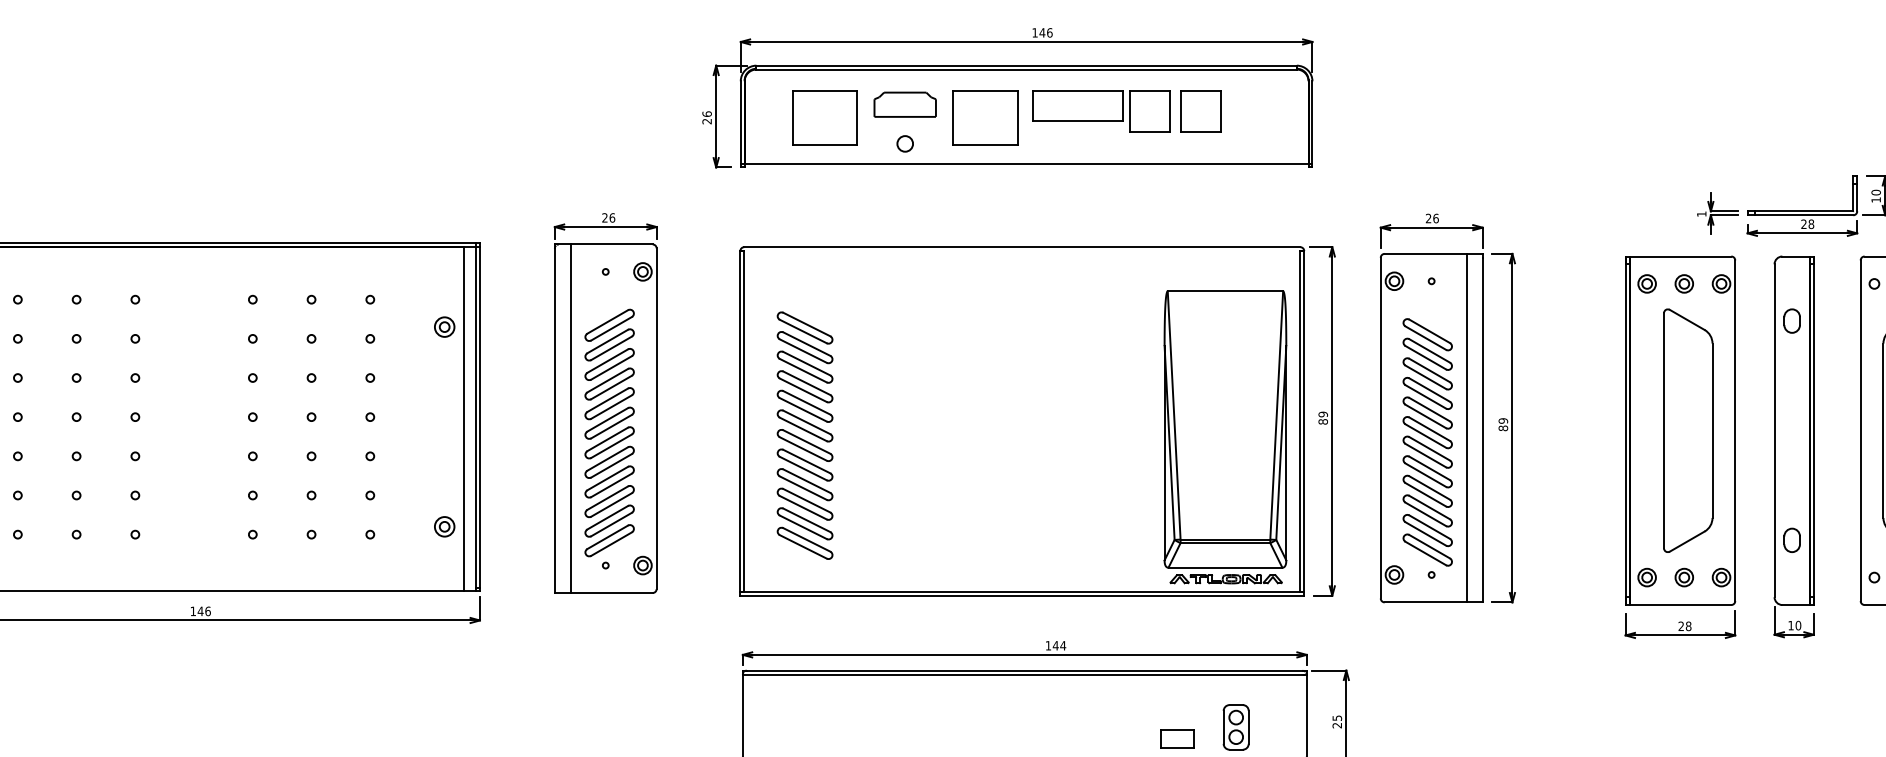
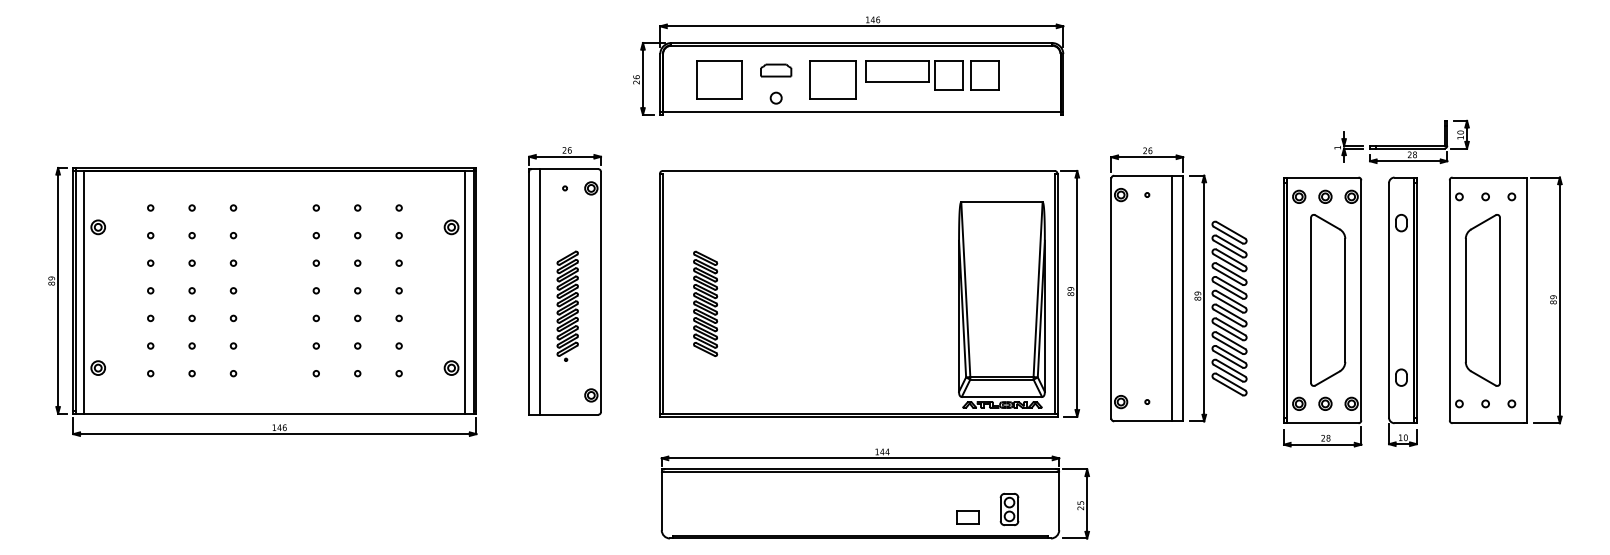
part: (904, 104) -> (775, 70), size x0.7
part: (804, 435) -> (705, 303), size x0.6
part: (609, 439) -> (567, 306), size x0.6
part: (1427, 442) -> (1229, 308), moved

